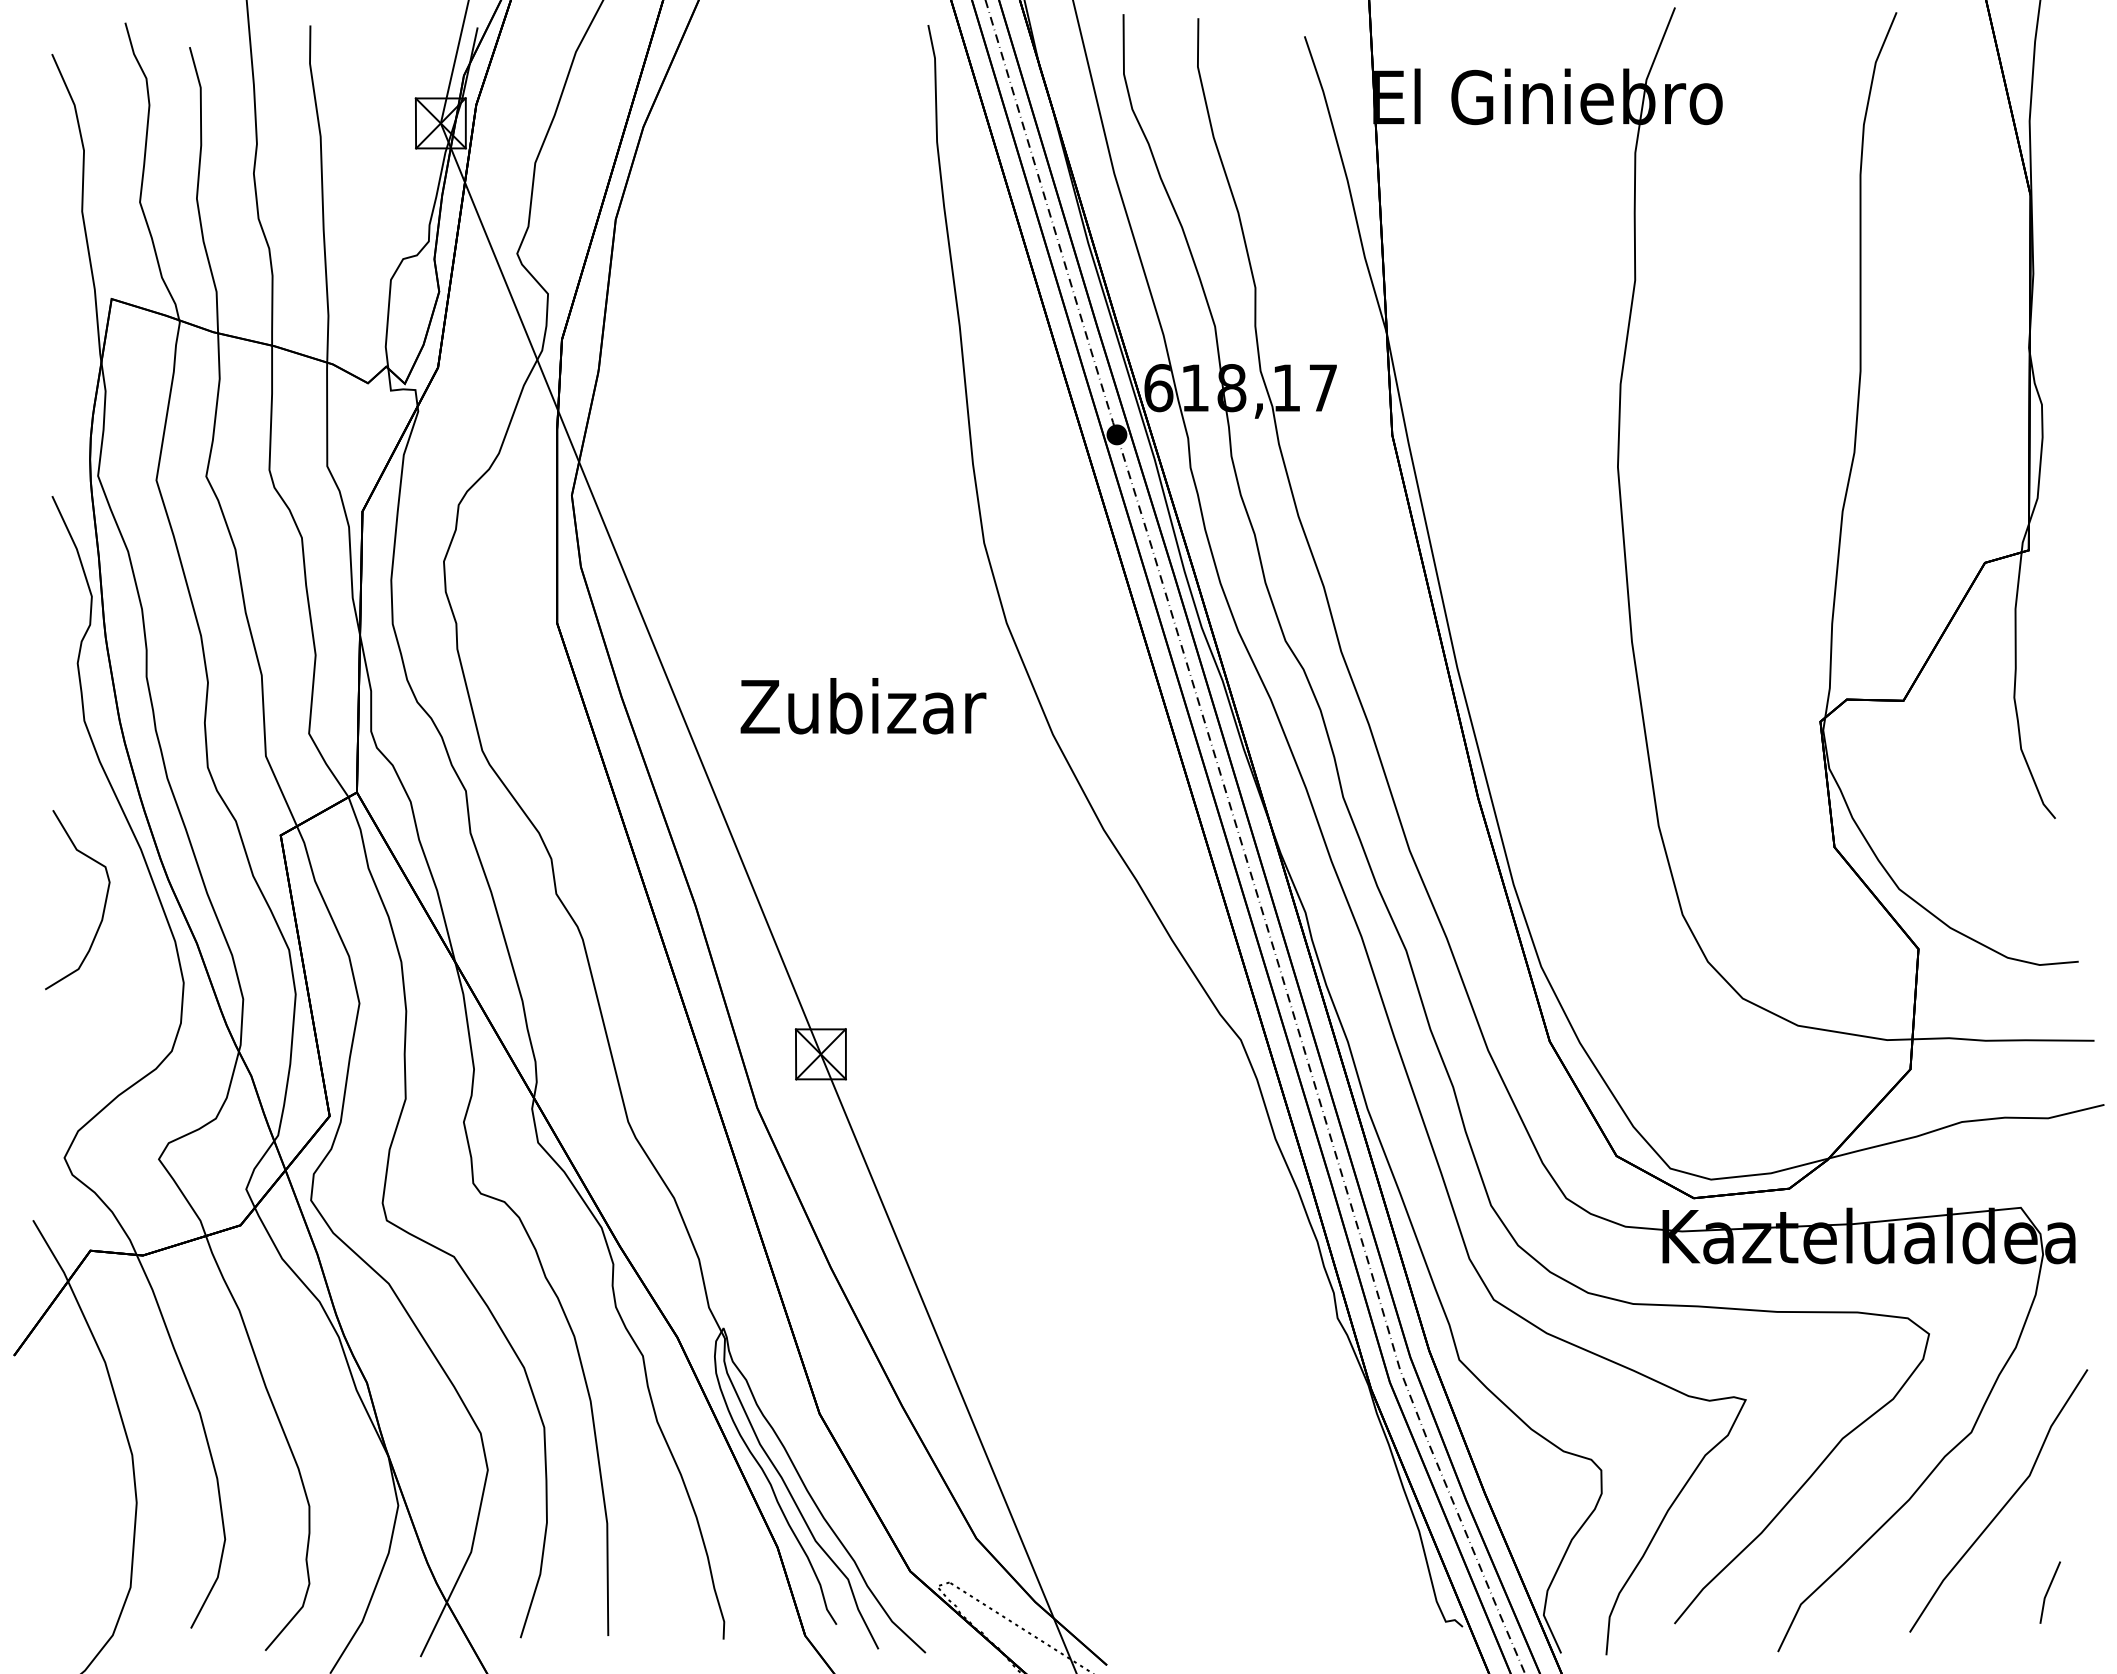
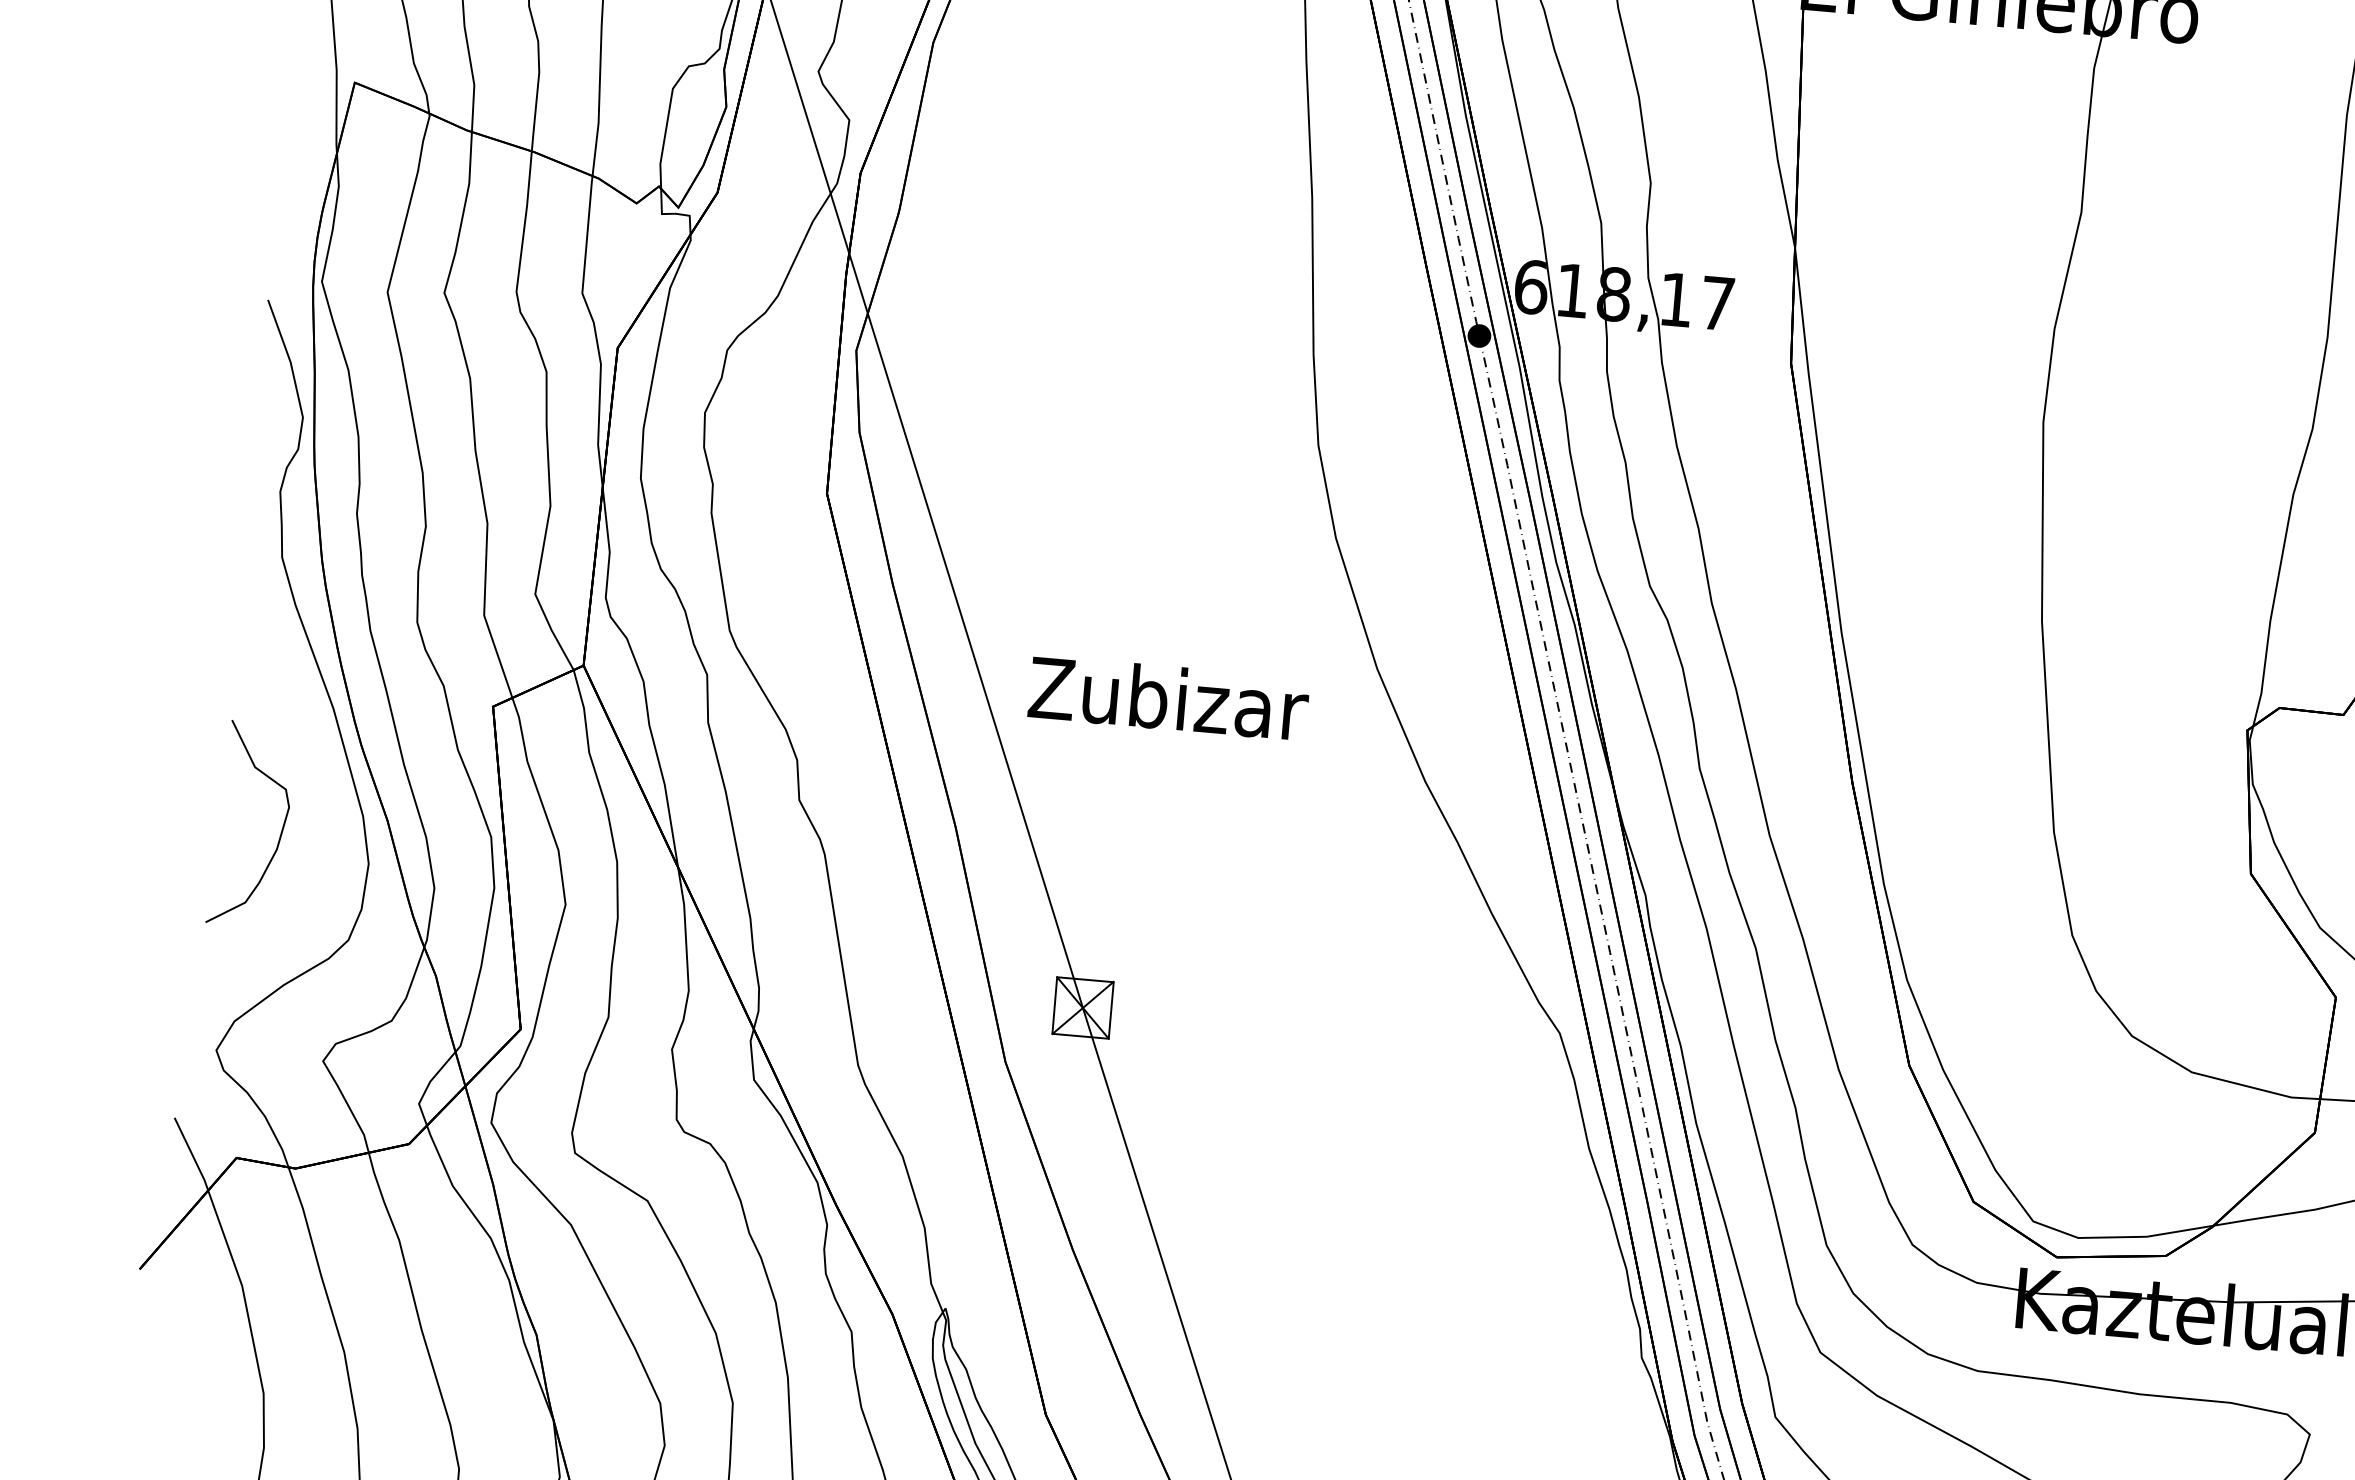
text: (863, 706) -> (1168, 698), moved
curve: (103, 907) -> (279, 835), moved

